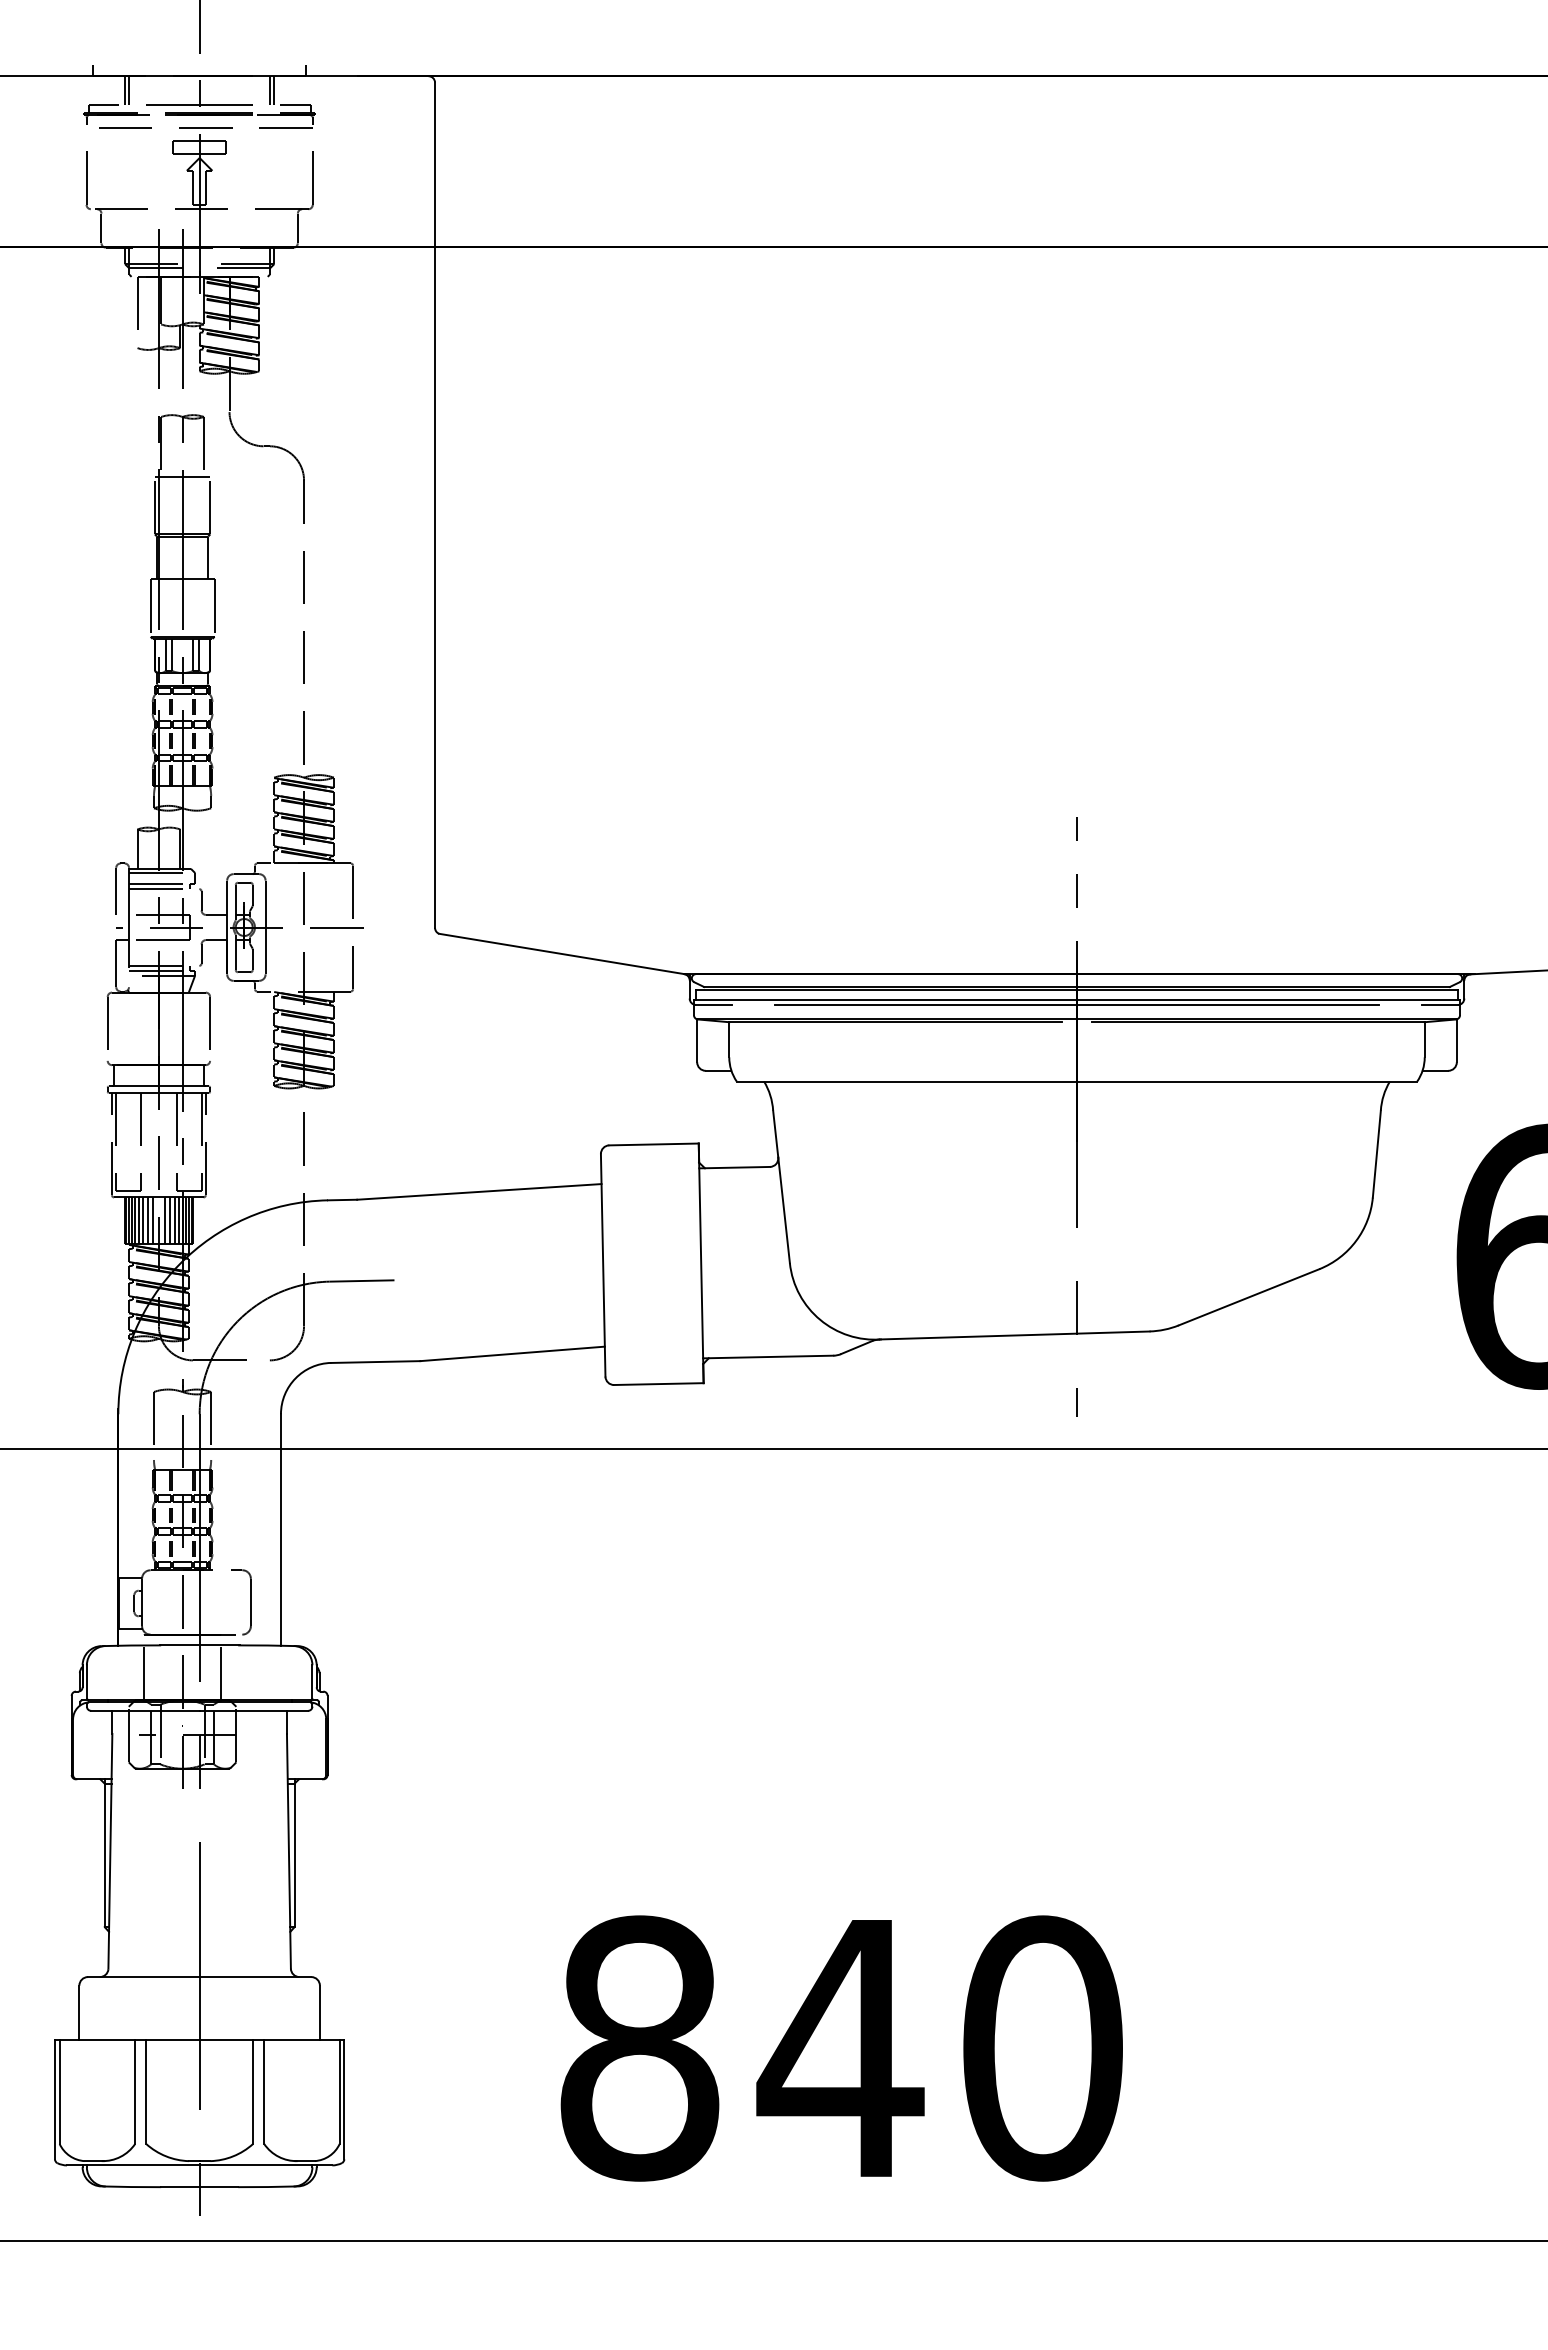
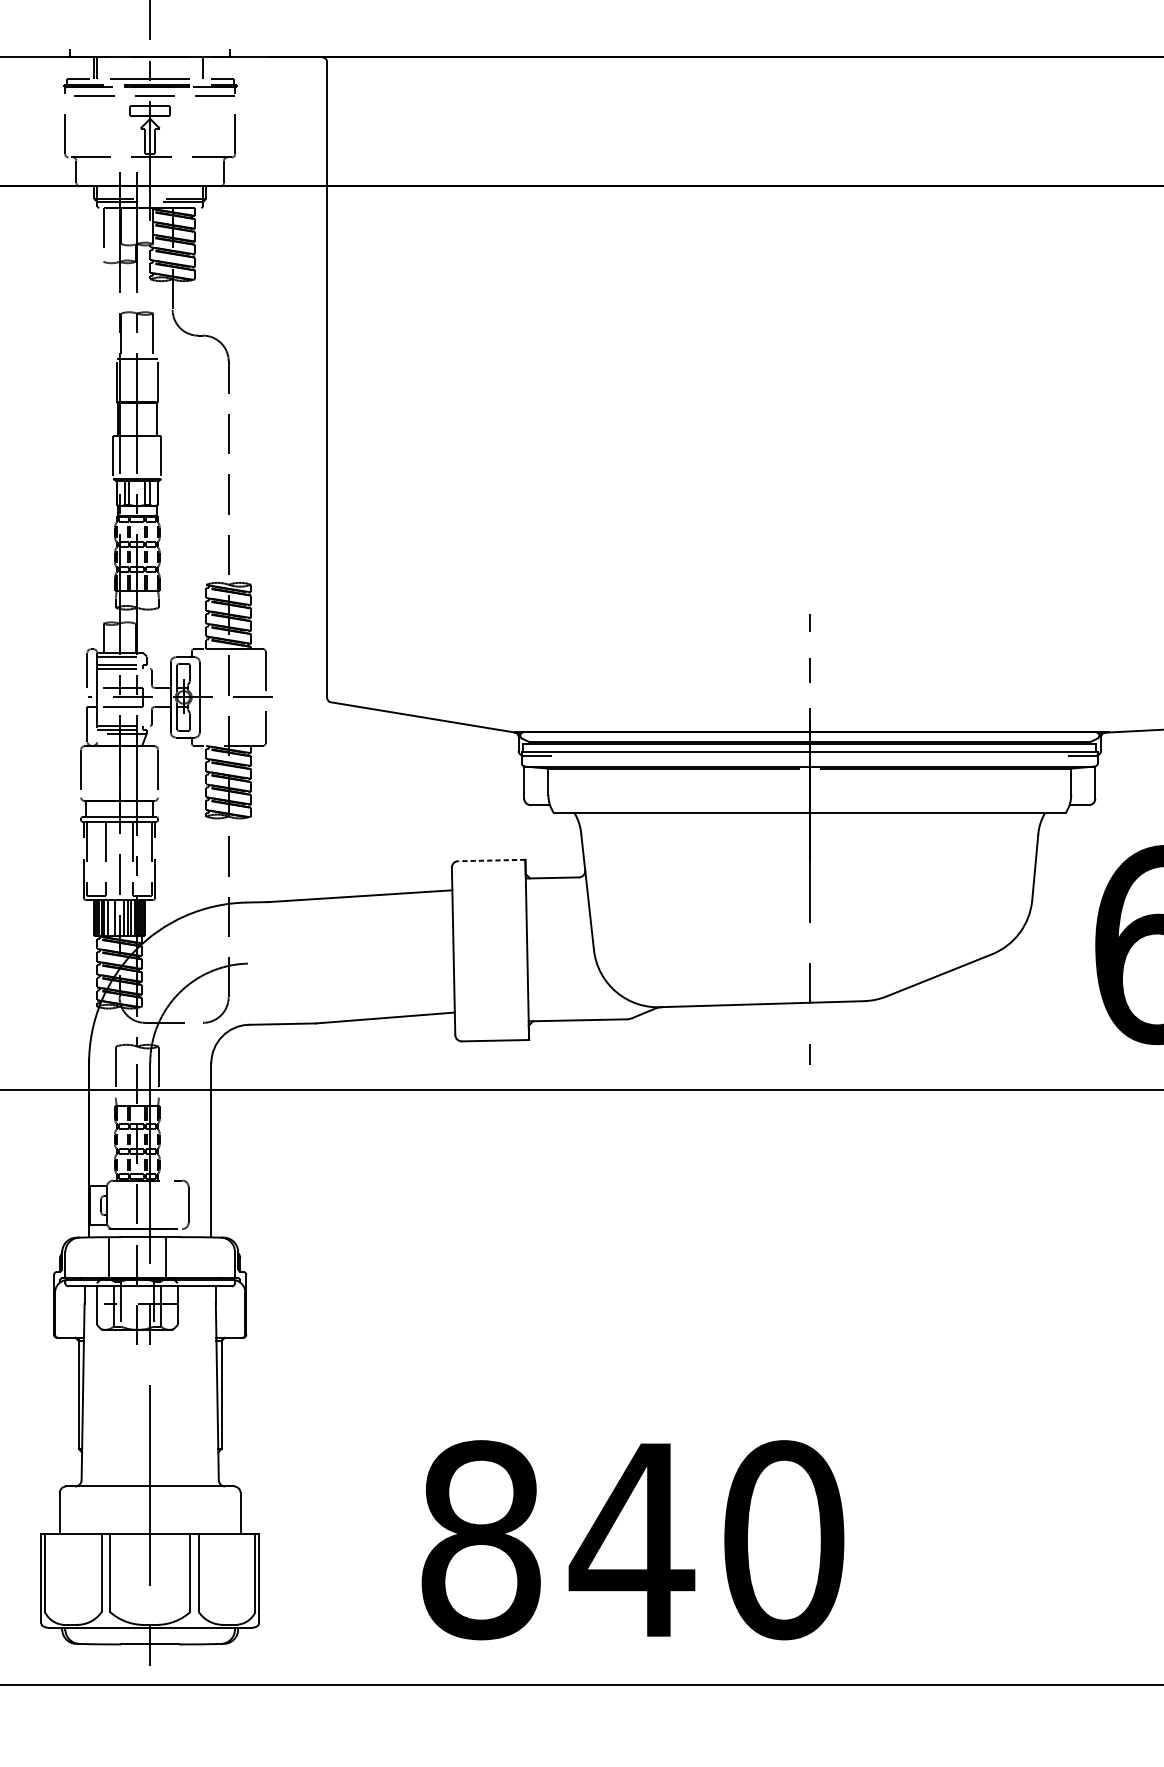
line: (274, 90) -> (206, 68), removed
line: (1076, 1004) -> (809, 755), removed
line: (654, 1144) -> (492, 860), solid -> dashed
line: (147, 1220) -> (110, 917), removed
line: (361, 1280) -> (271, 962), removed

